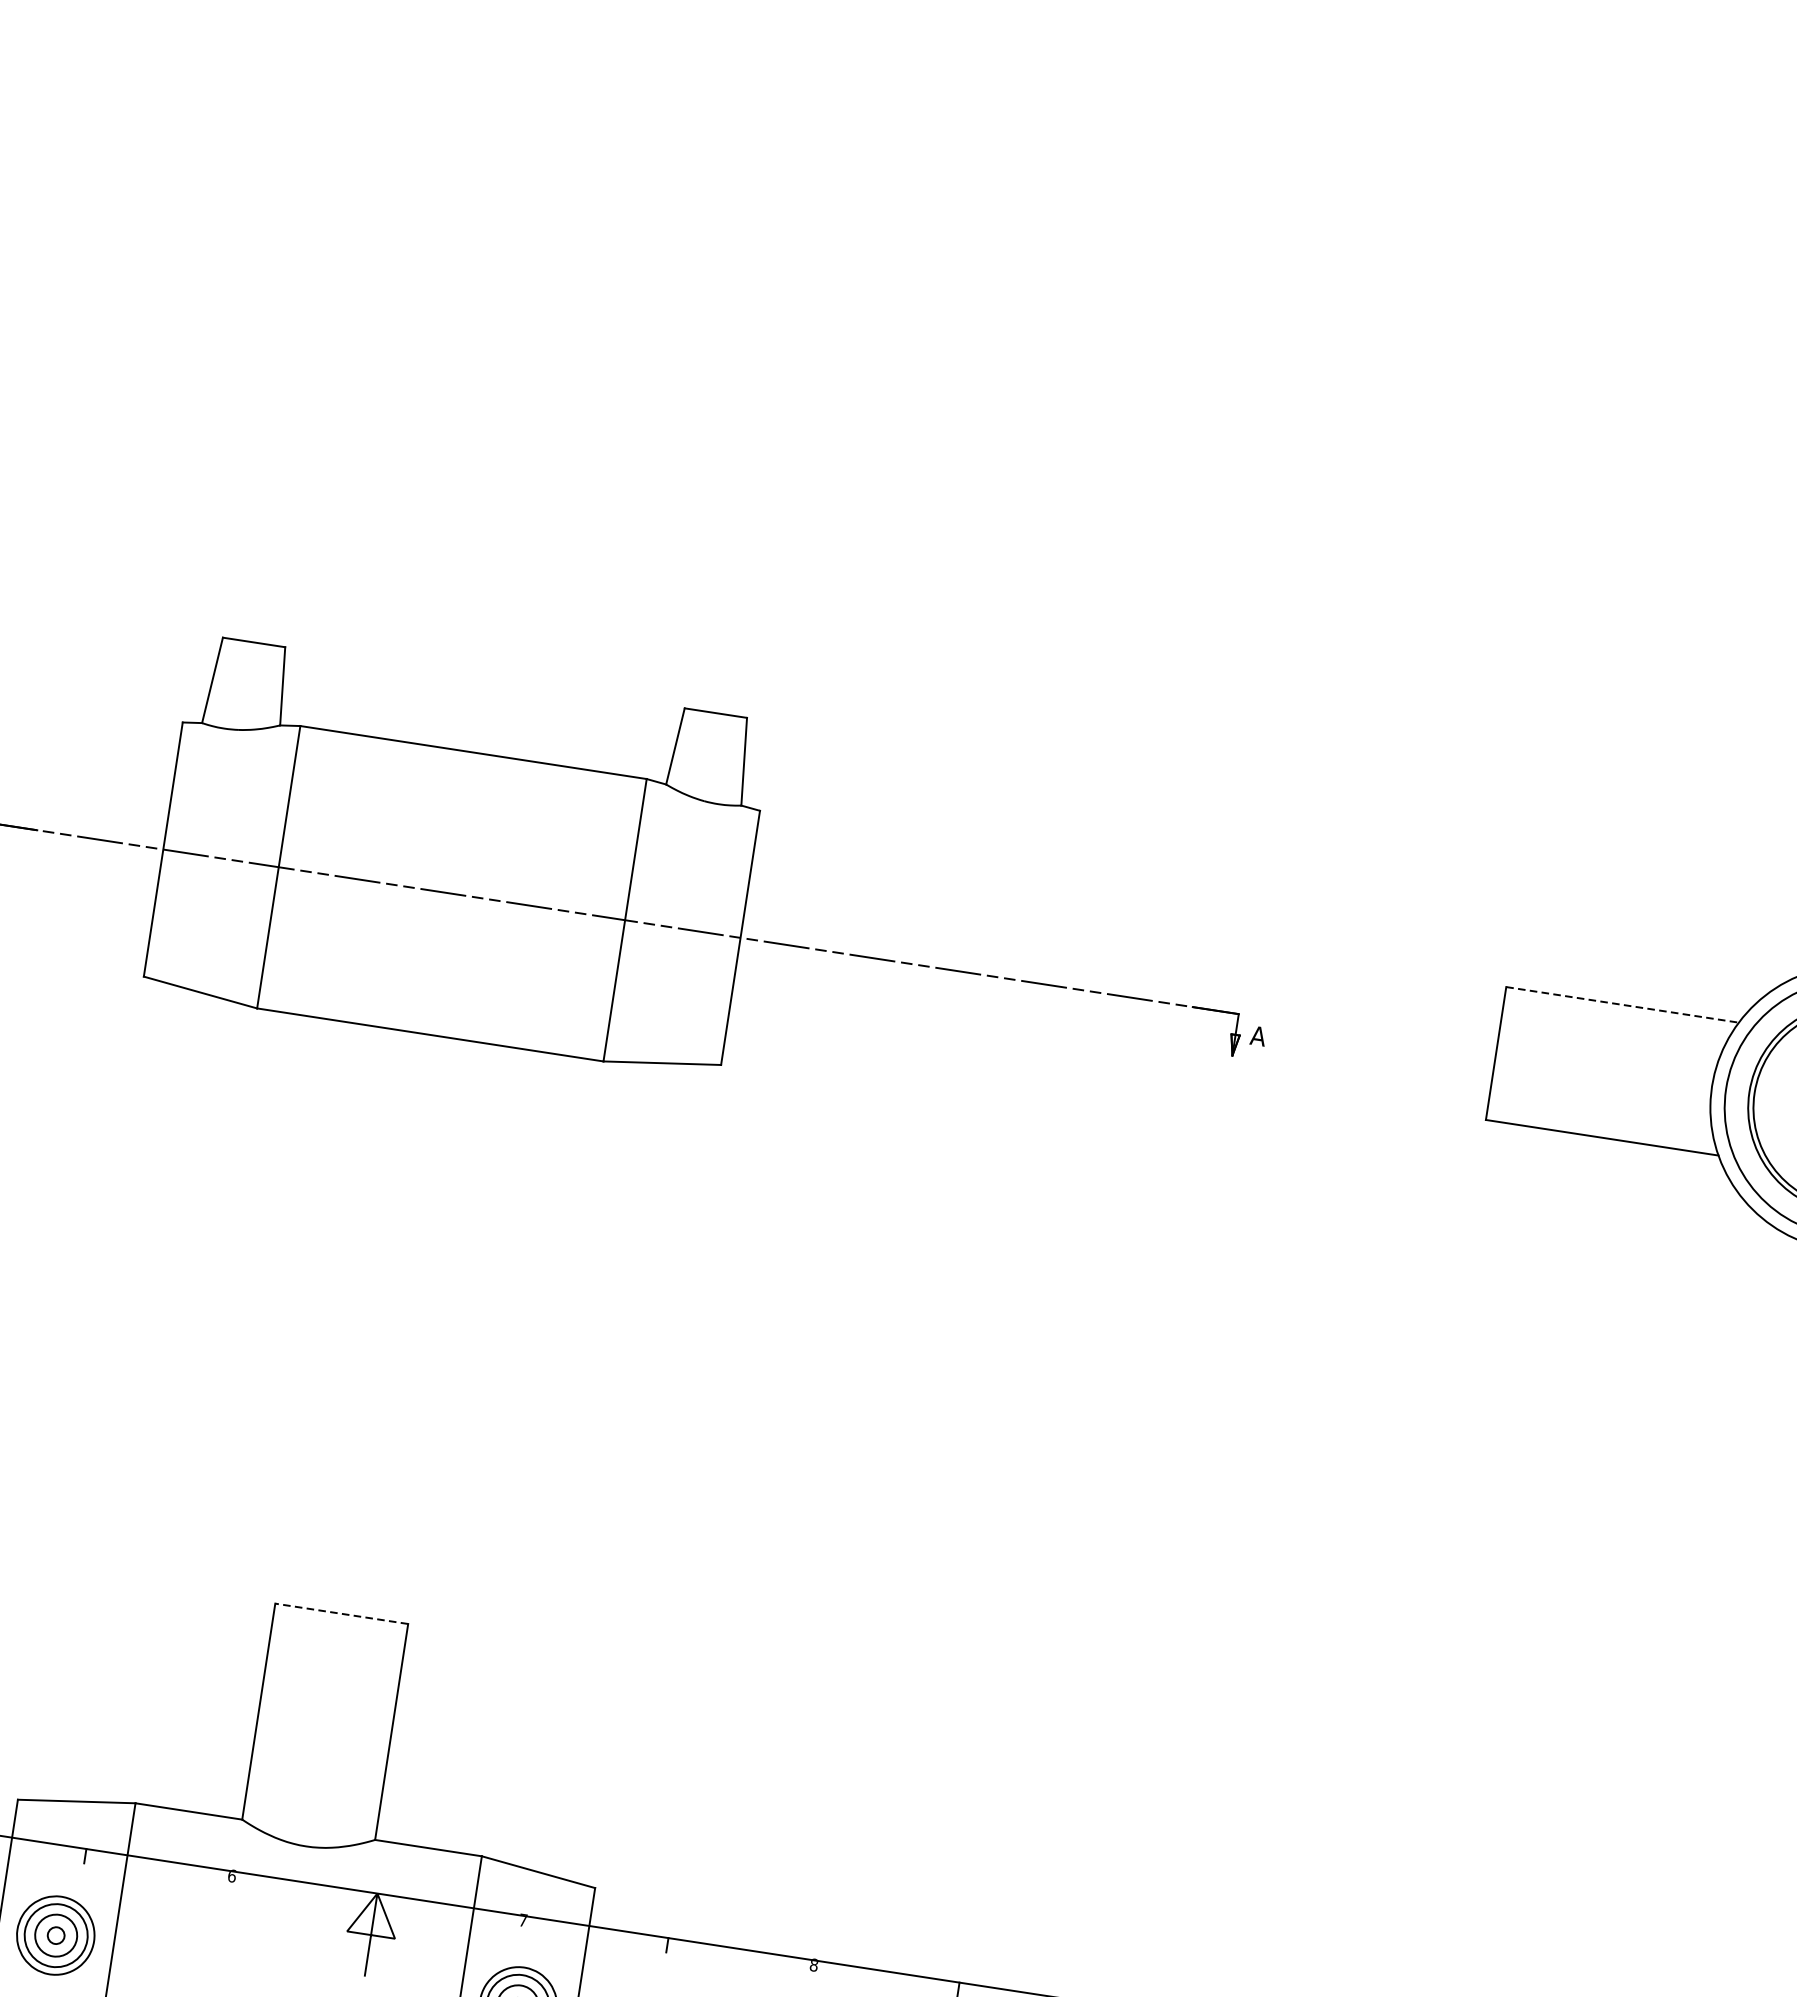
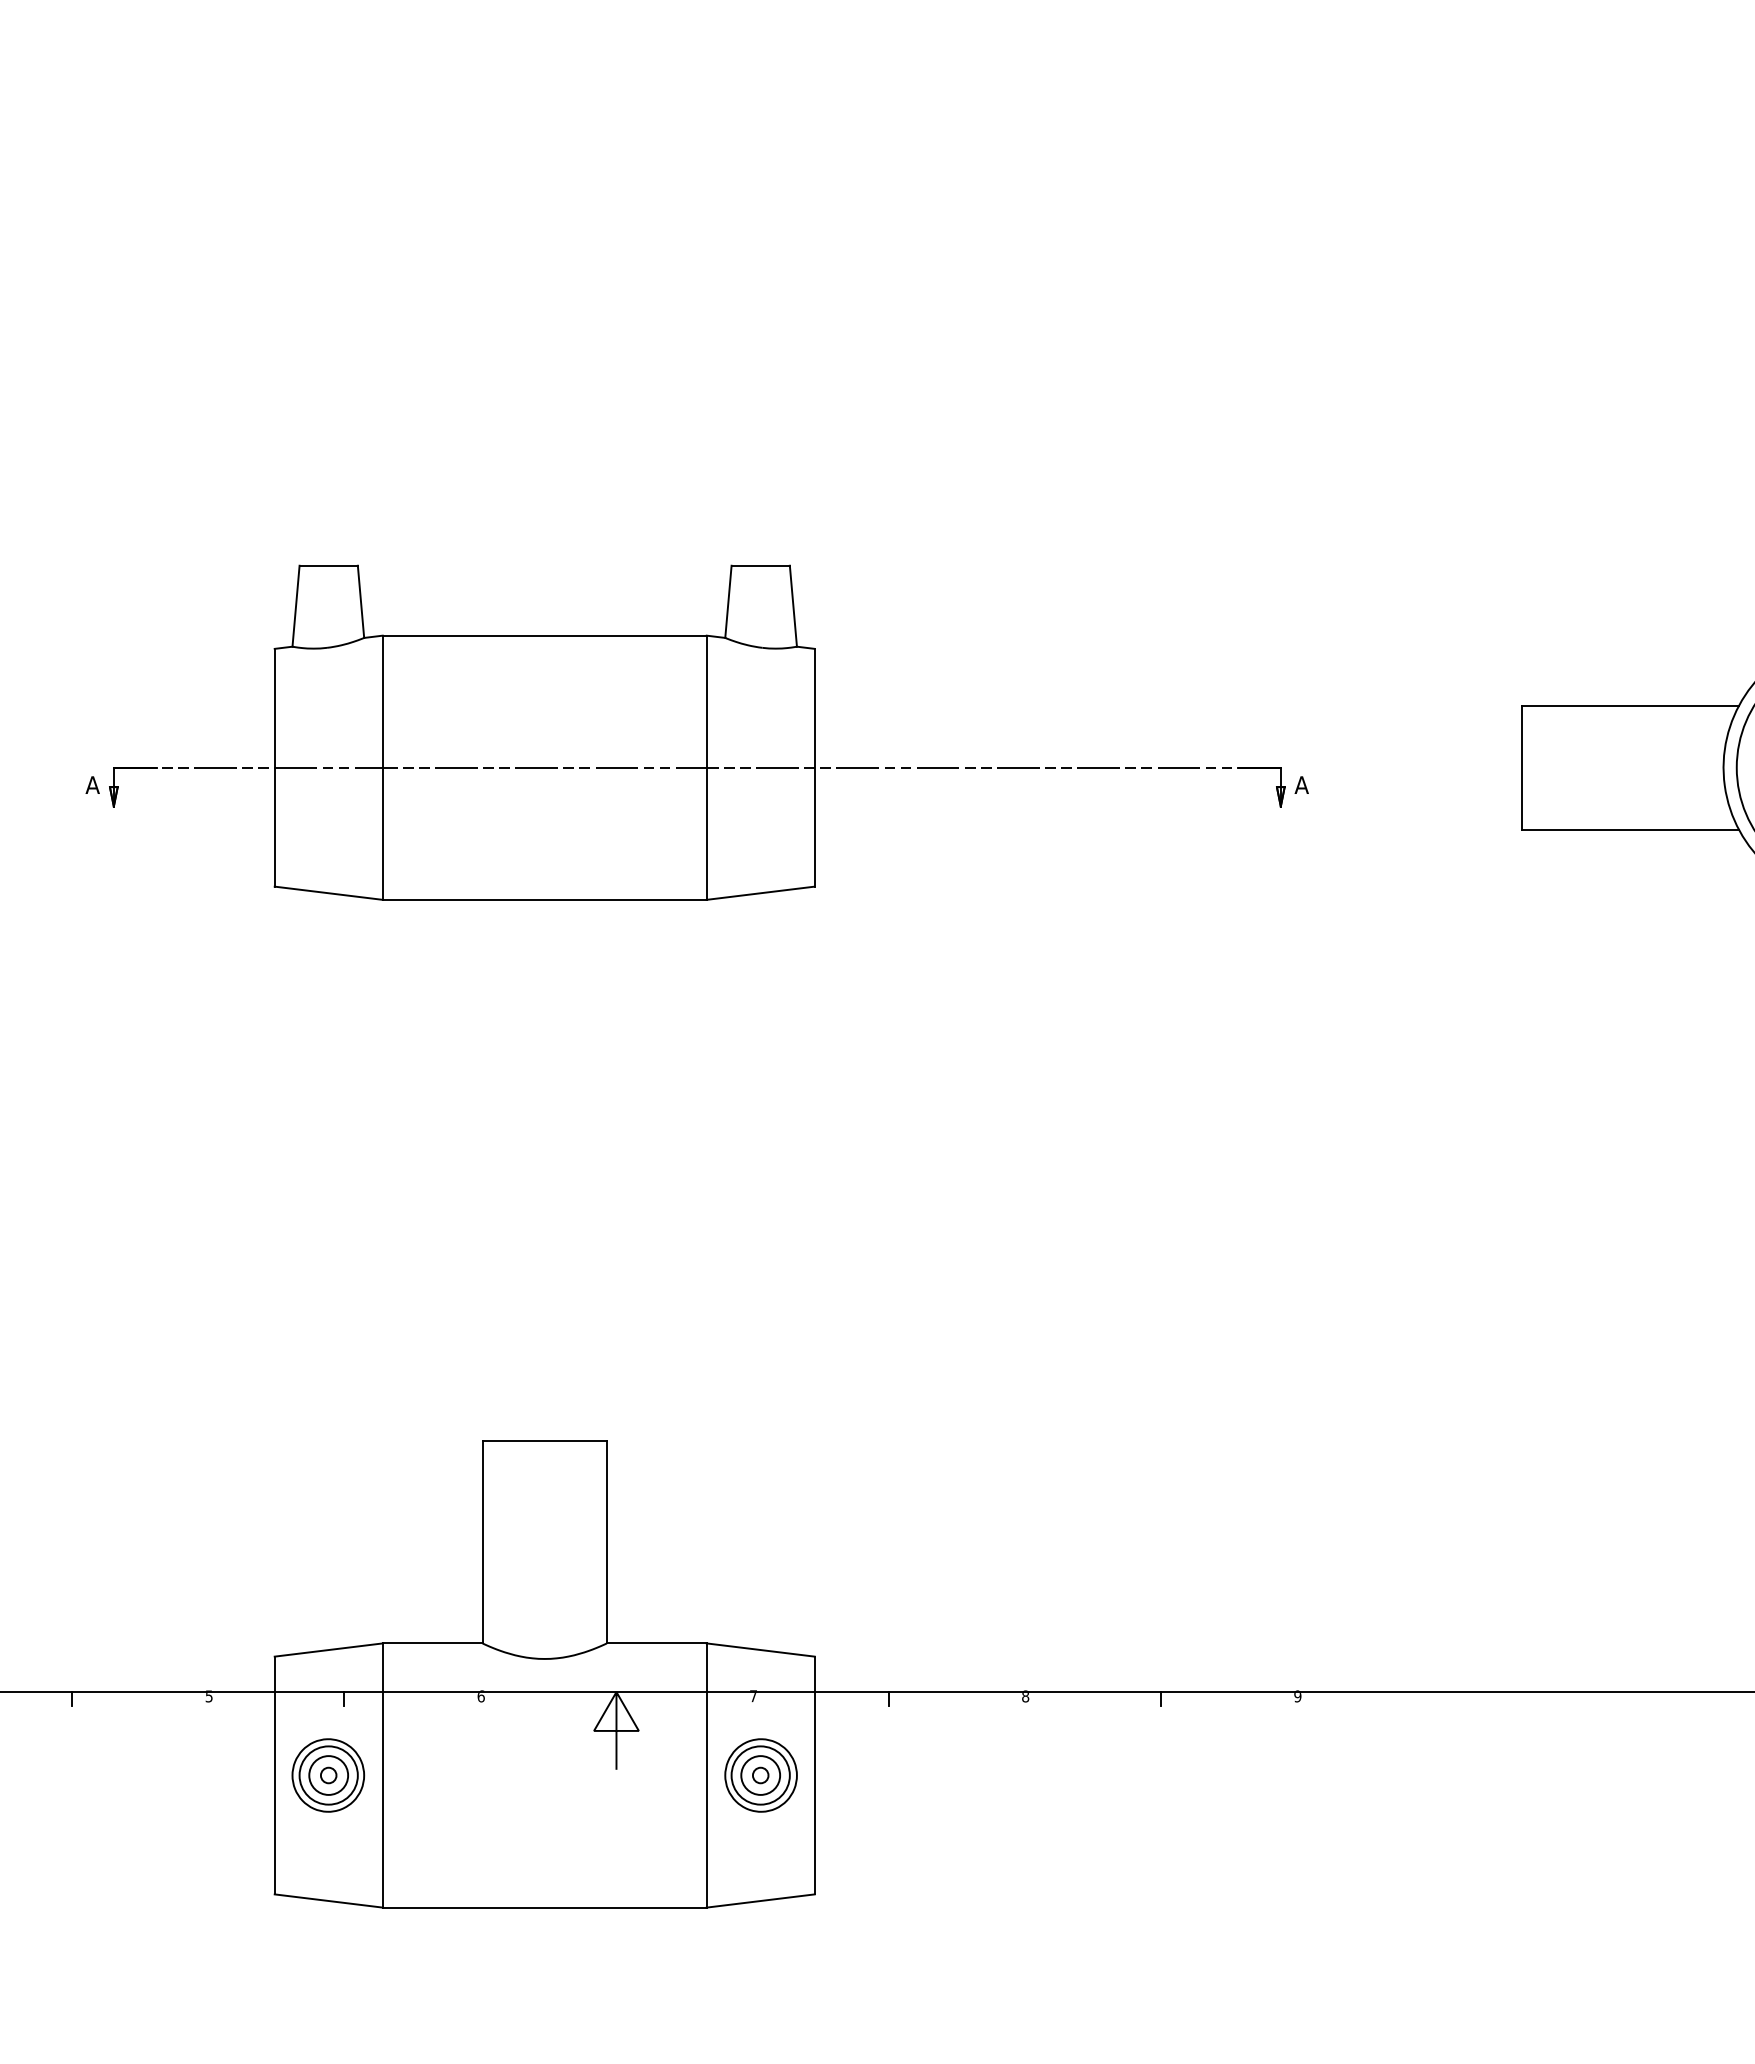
line: (1622, 1004) -> (1630, 705), dashed -> solid
line: (341, 1613) -> (544, 1441), dashed -> solid

